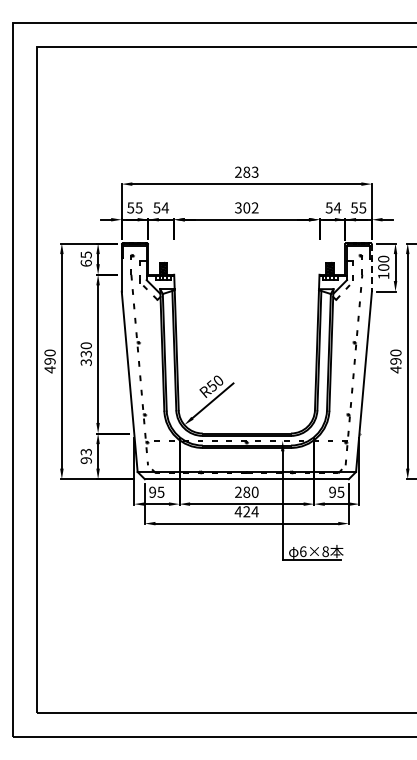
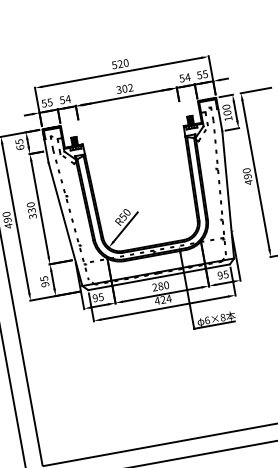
text: (246, 171) -> (120, 63), 283 -> 520
line: (371, 268) -> (219, 115), dashed -> solid
text: (85, 451) -> (43, 278), 93 -> 95

